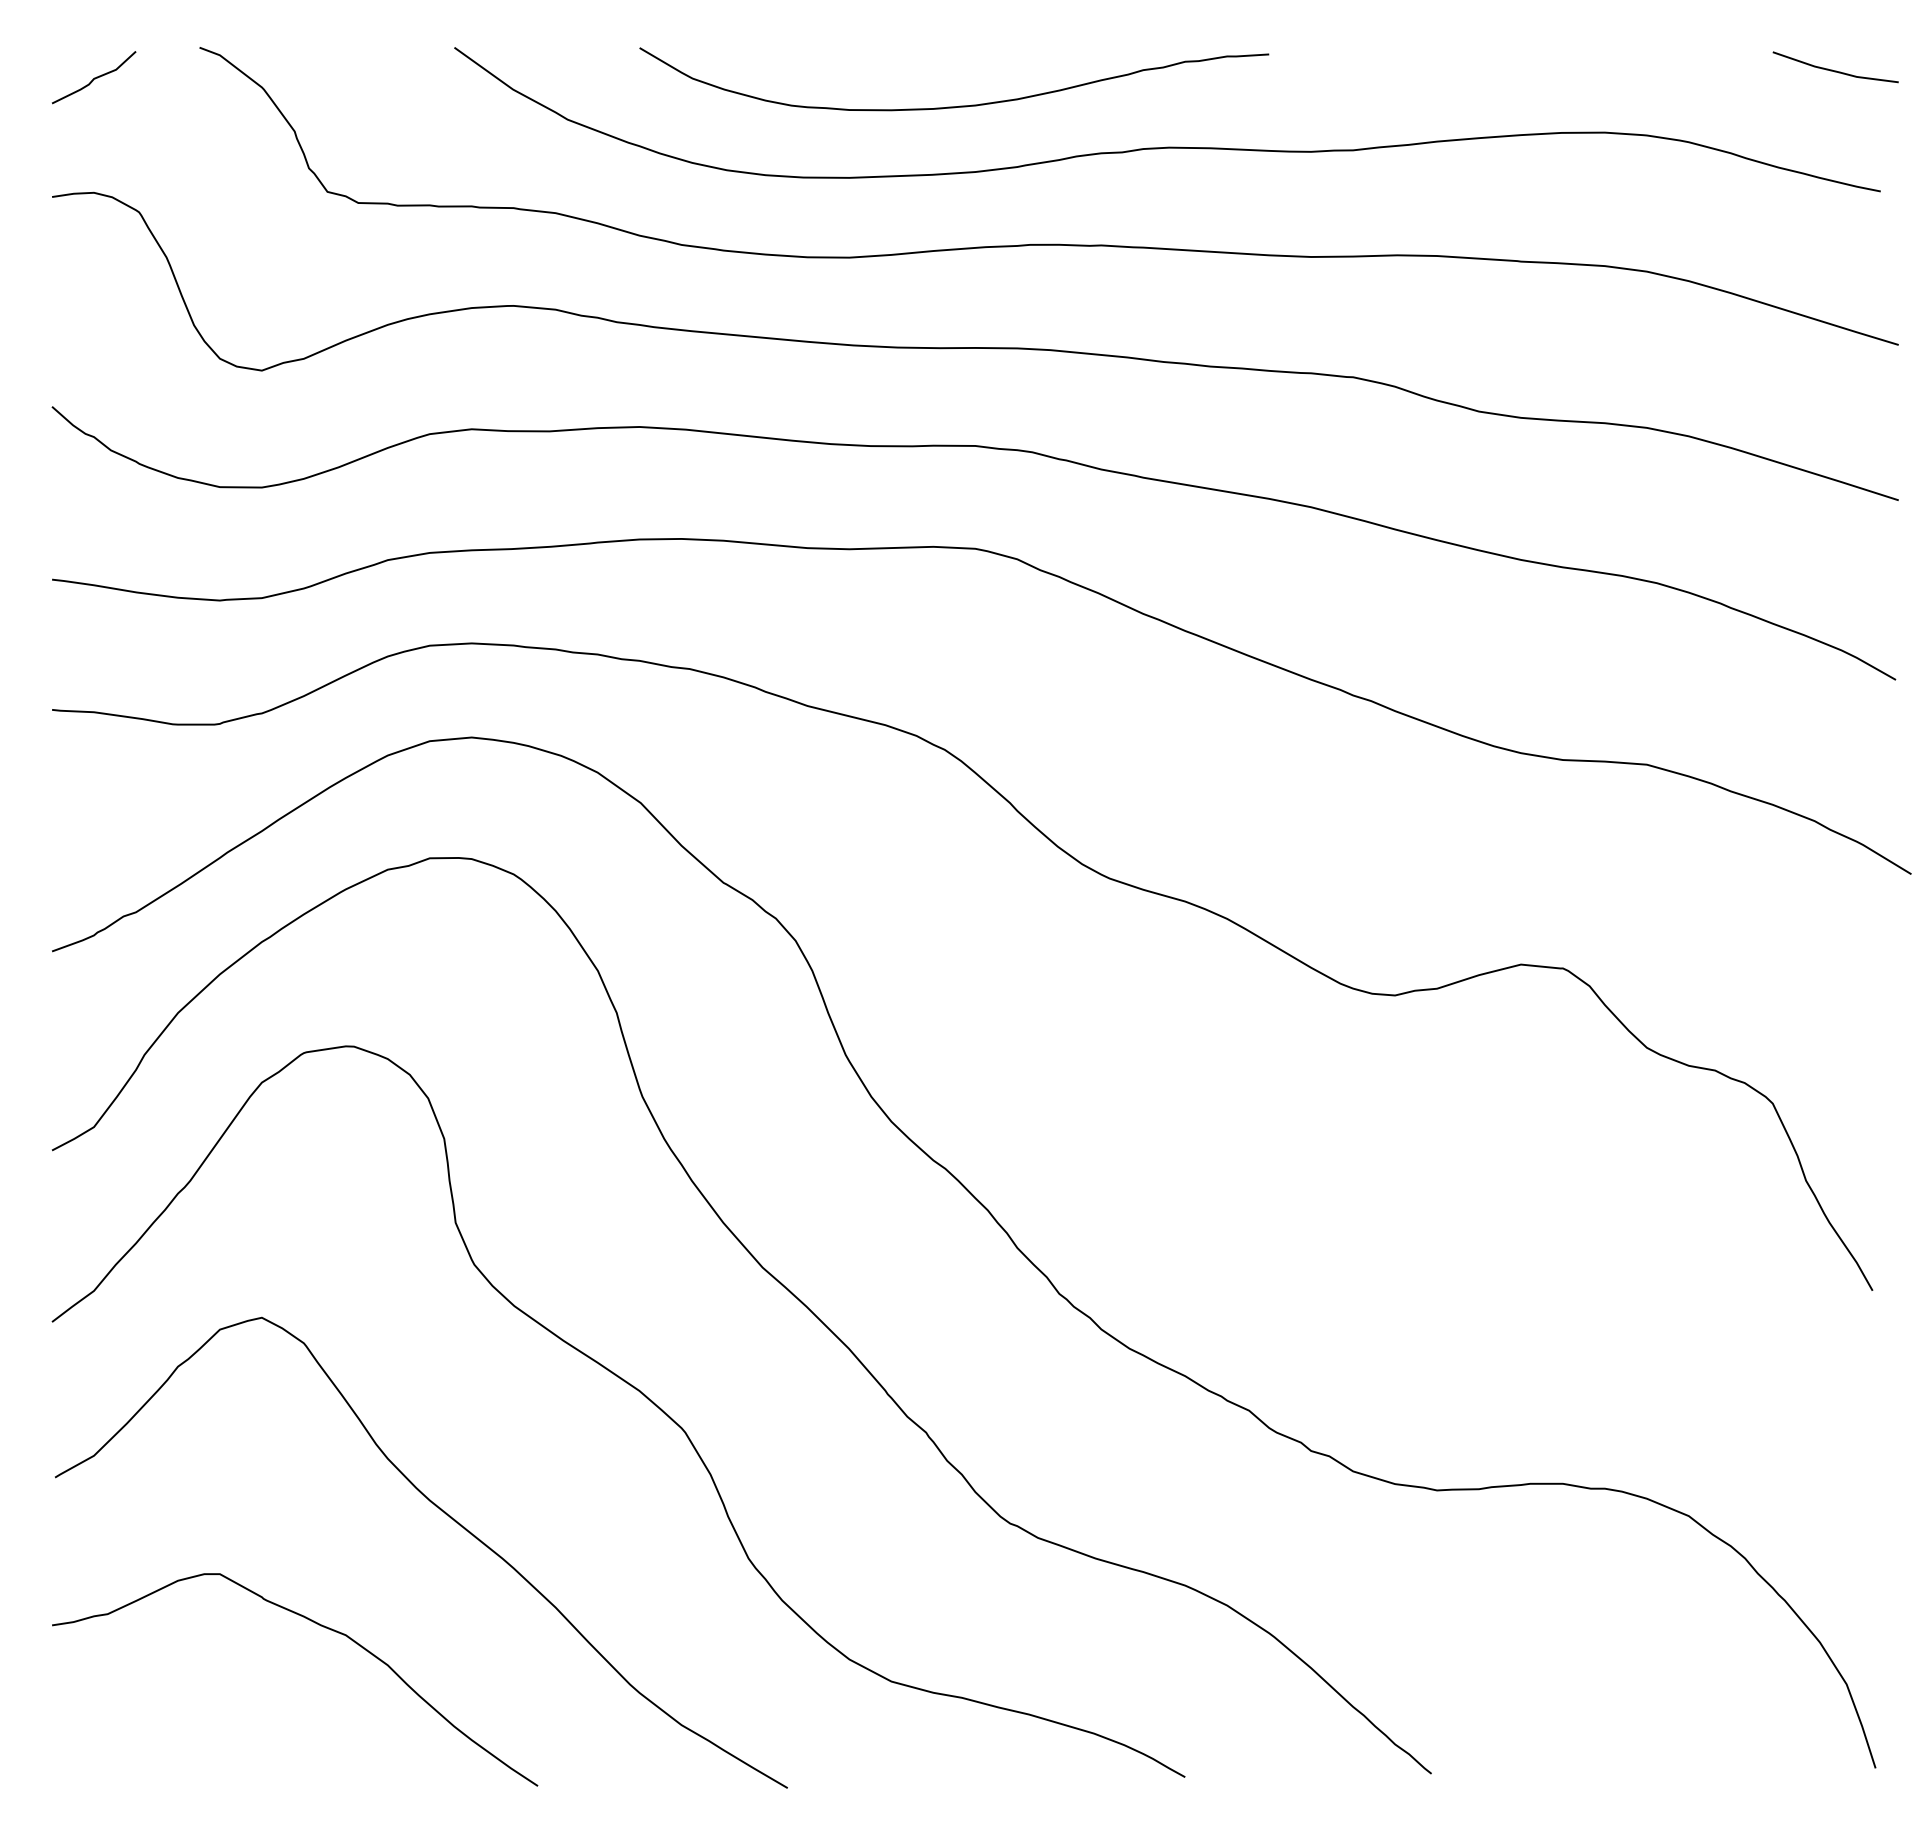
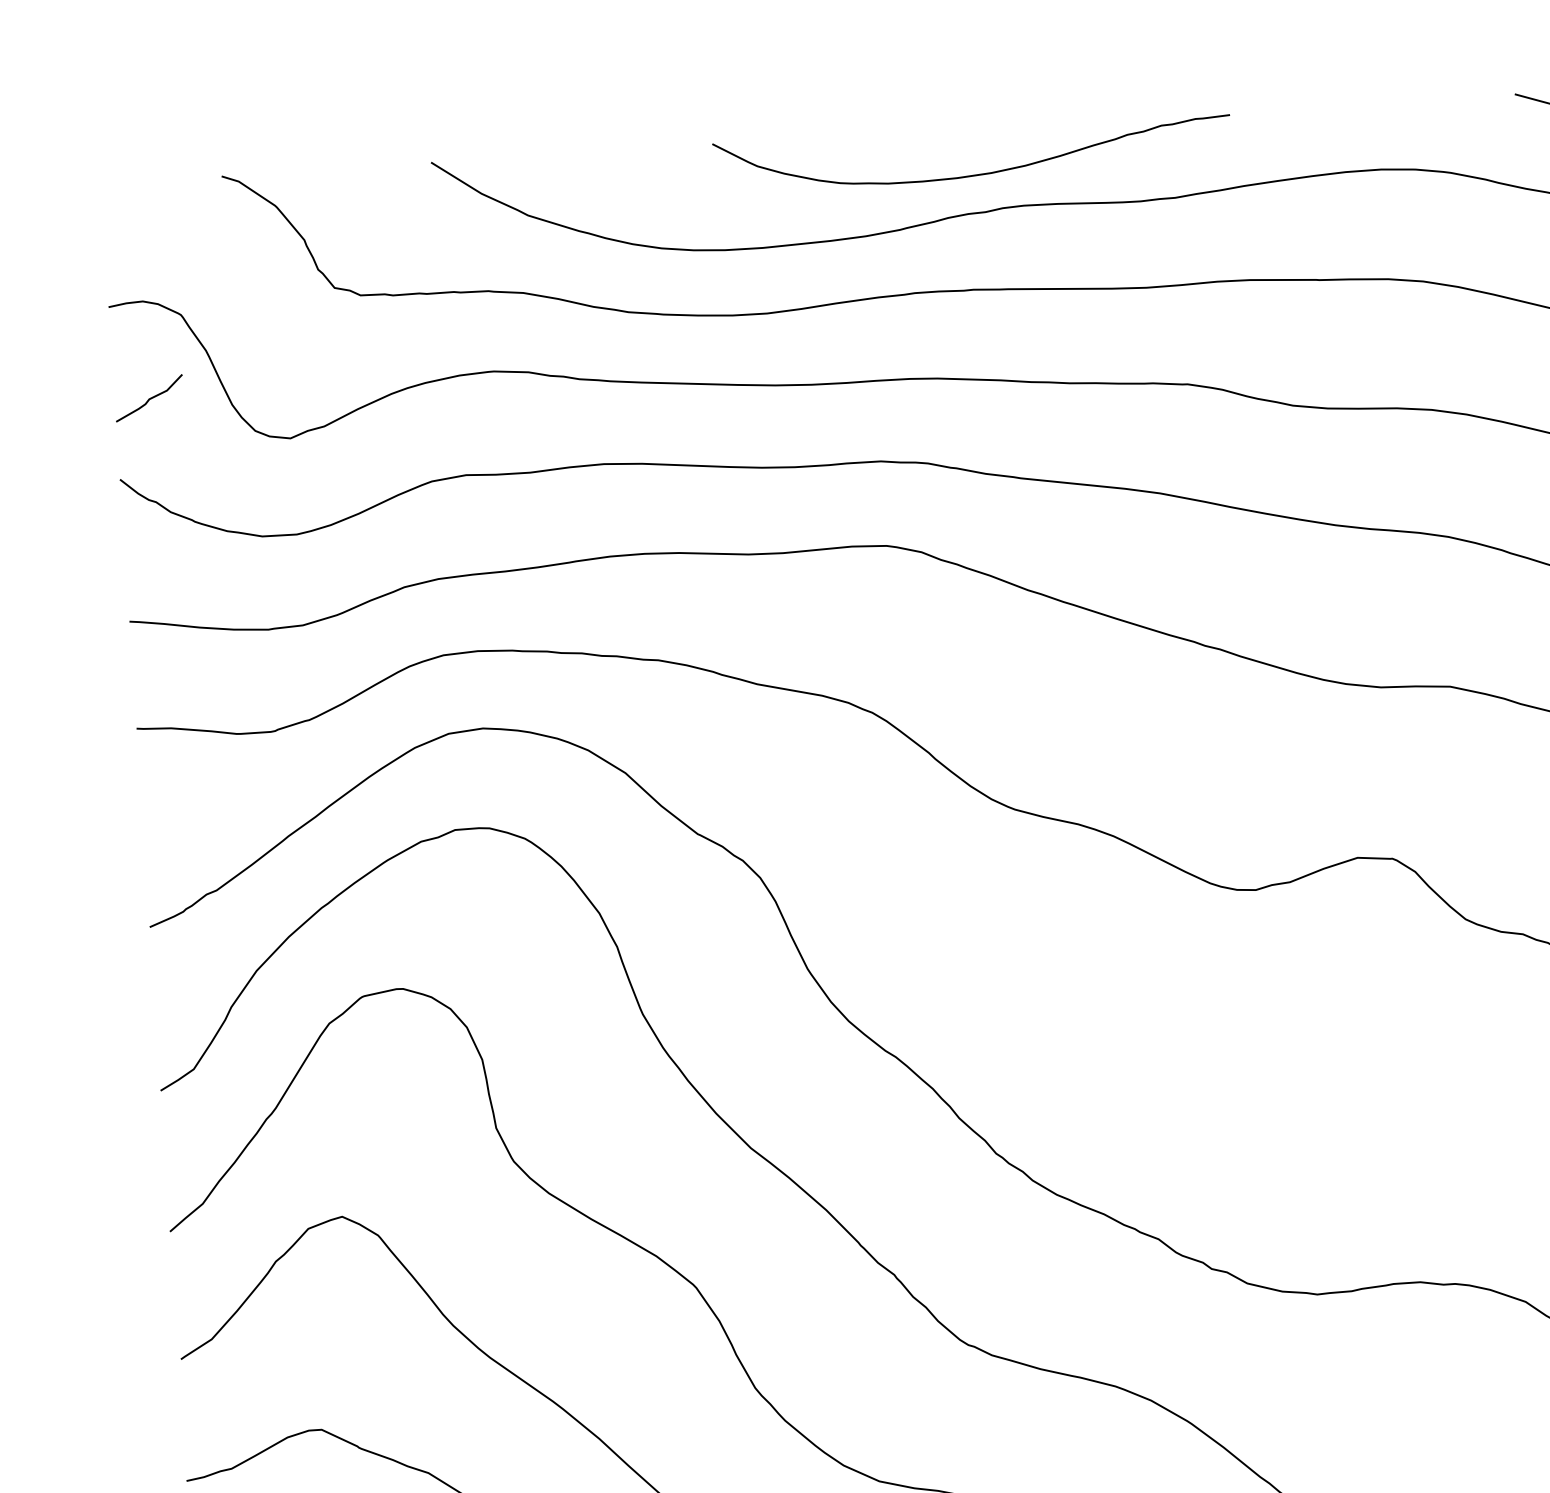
curve: (94, 77) -> (149, 398), moved
curve: (959, 105) -> (978, 173), moved

